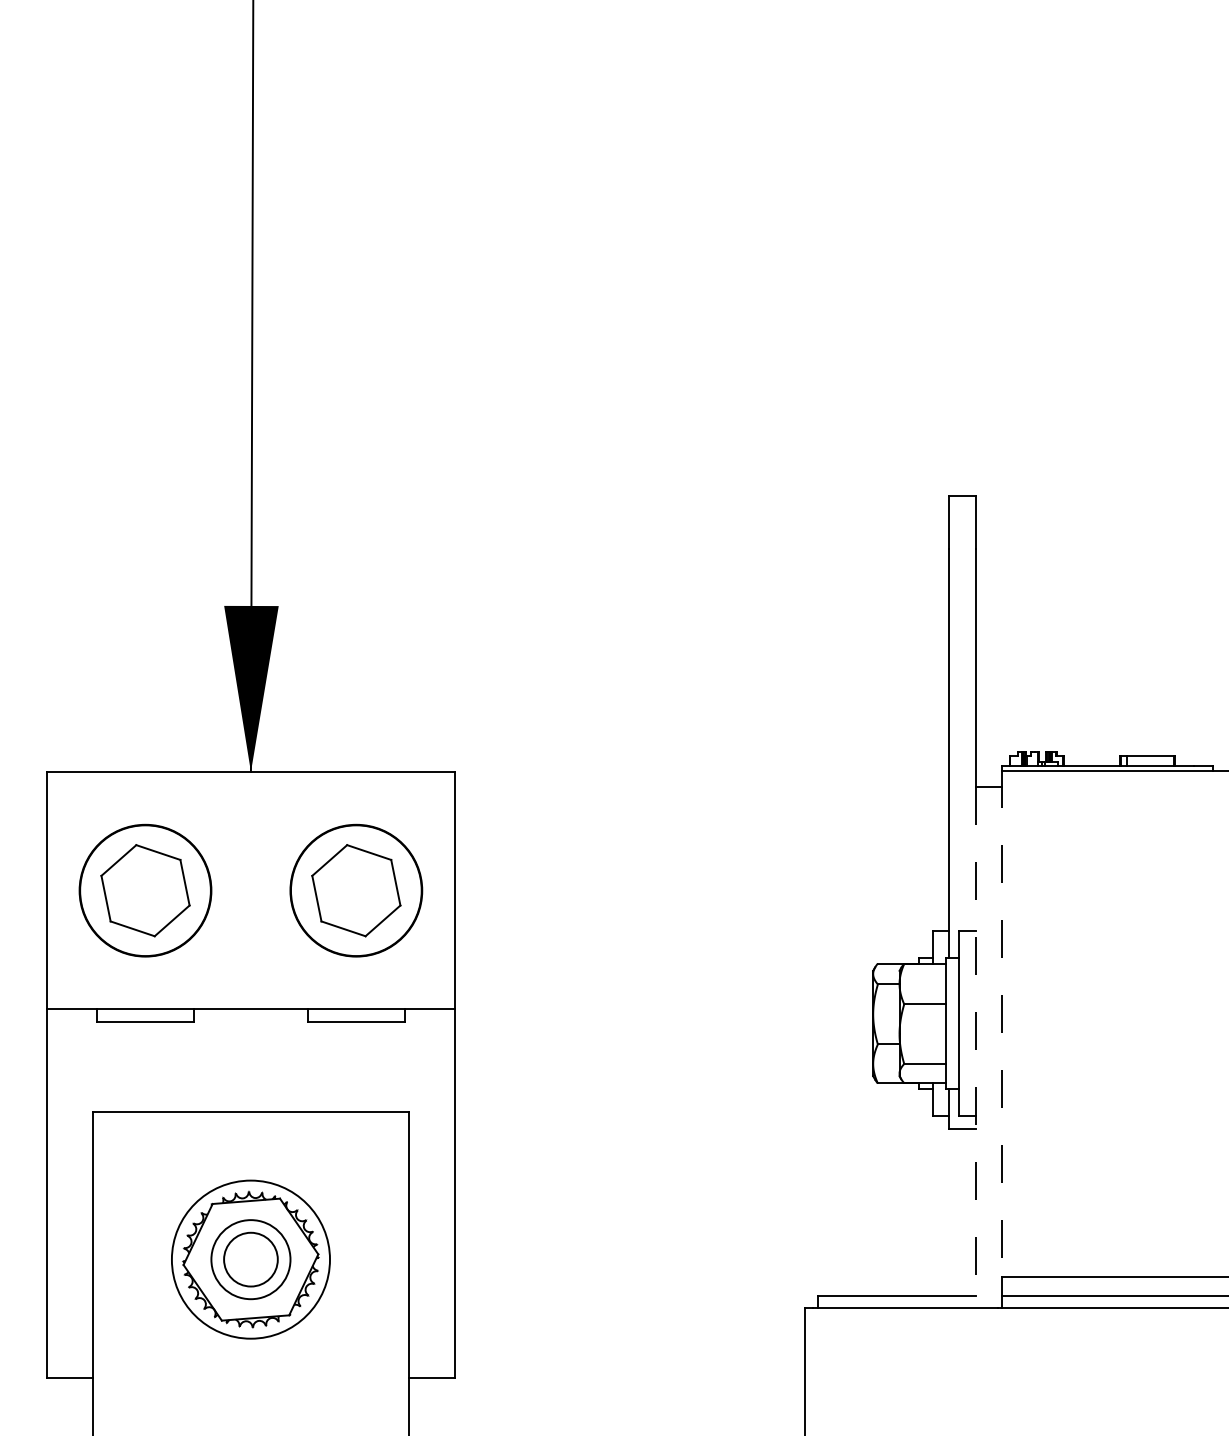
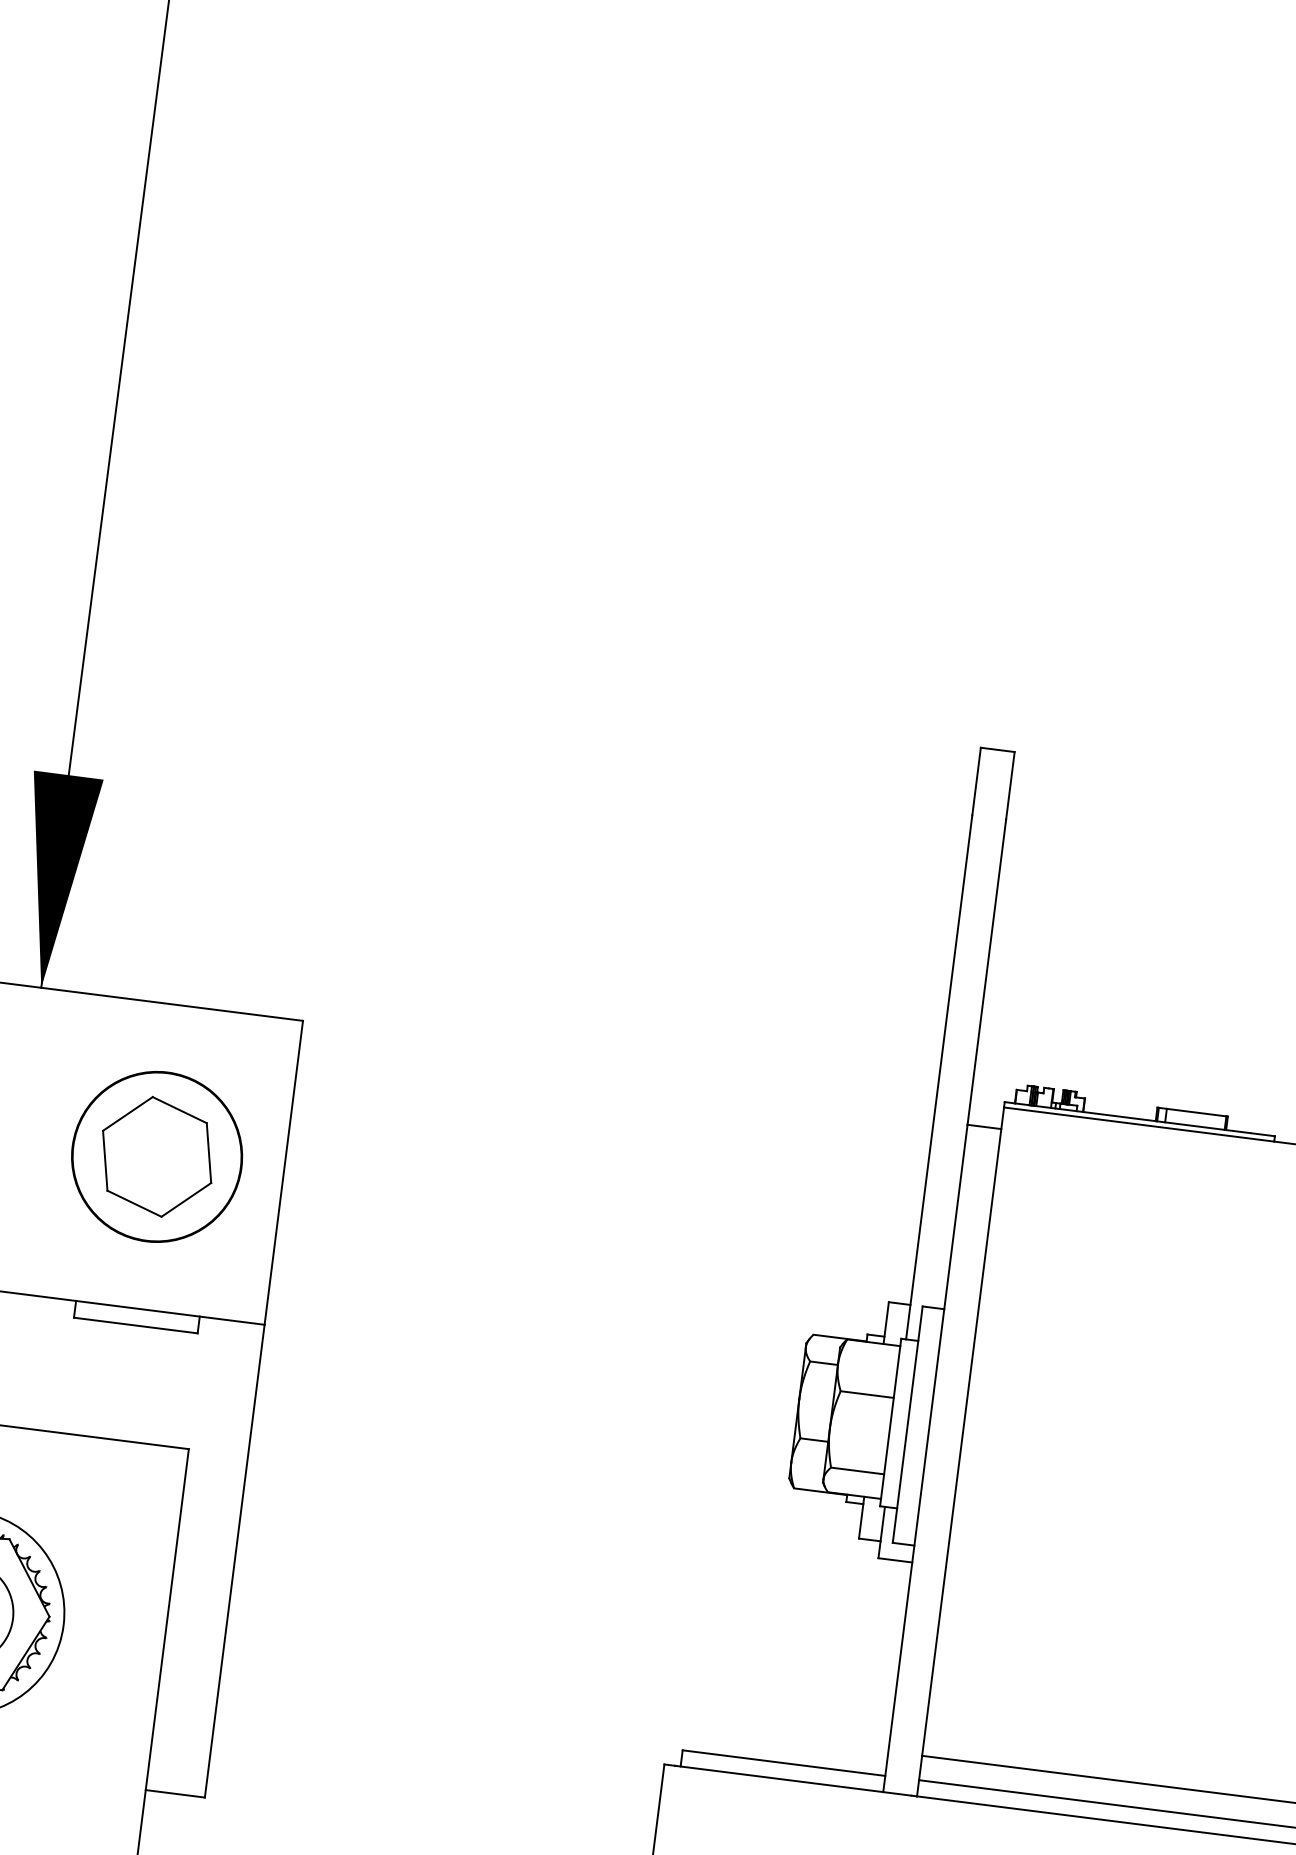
line: (1002, 1024) -> (963, 1432), dashed -> solid
line: (975, 1048) -> (924, 1459), dashed -> solid

